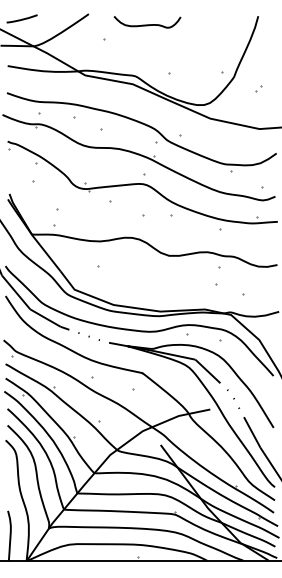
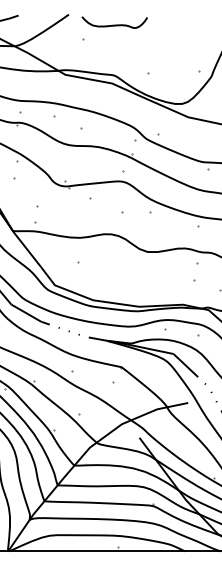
curve: (147, 24) -> (114, 24), moved

